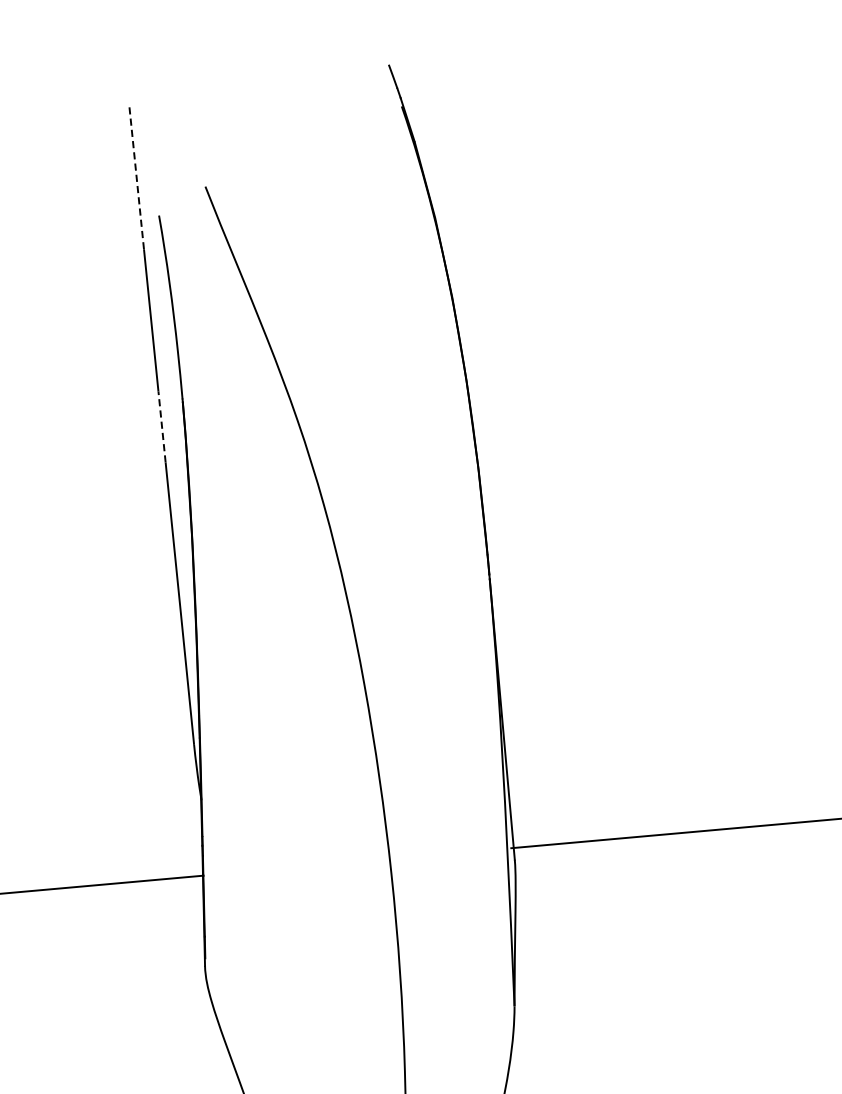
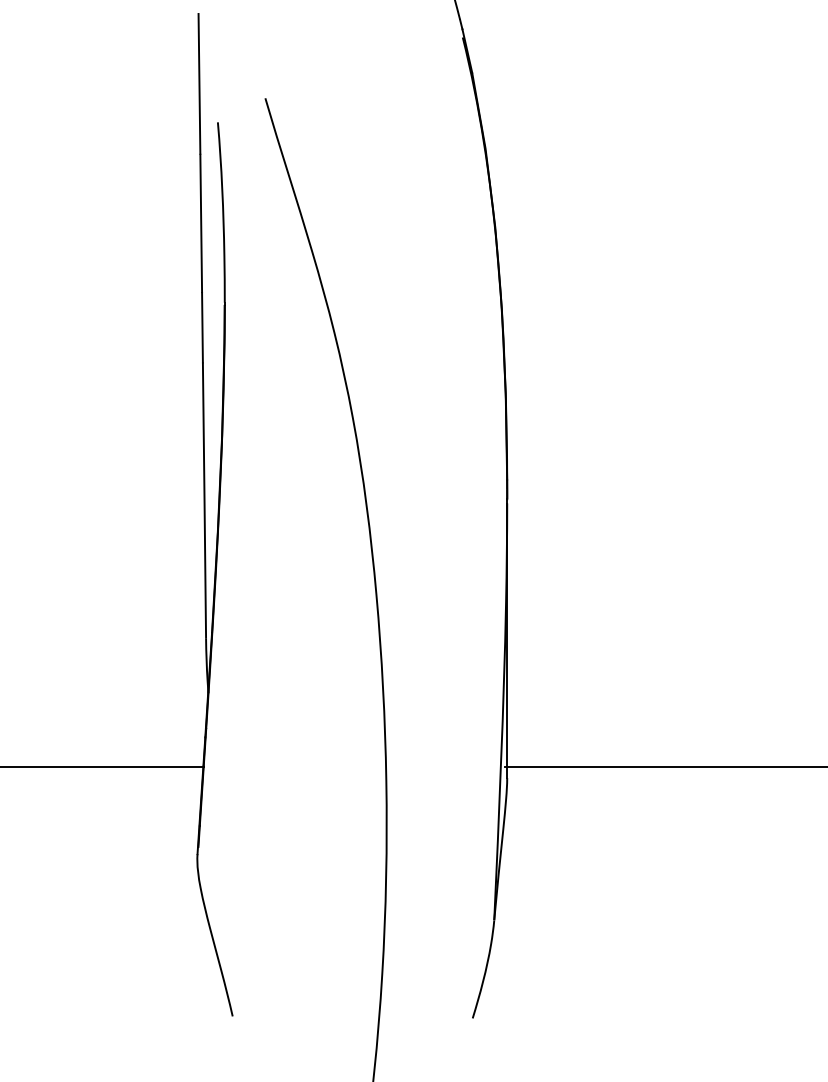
line: (136, 177) -> (199, 83), dashed -> solid
line: (162, 426) -> (202, 327), dashed -> solid

